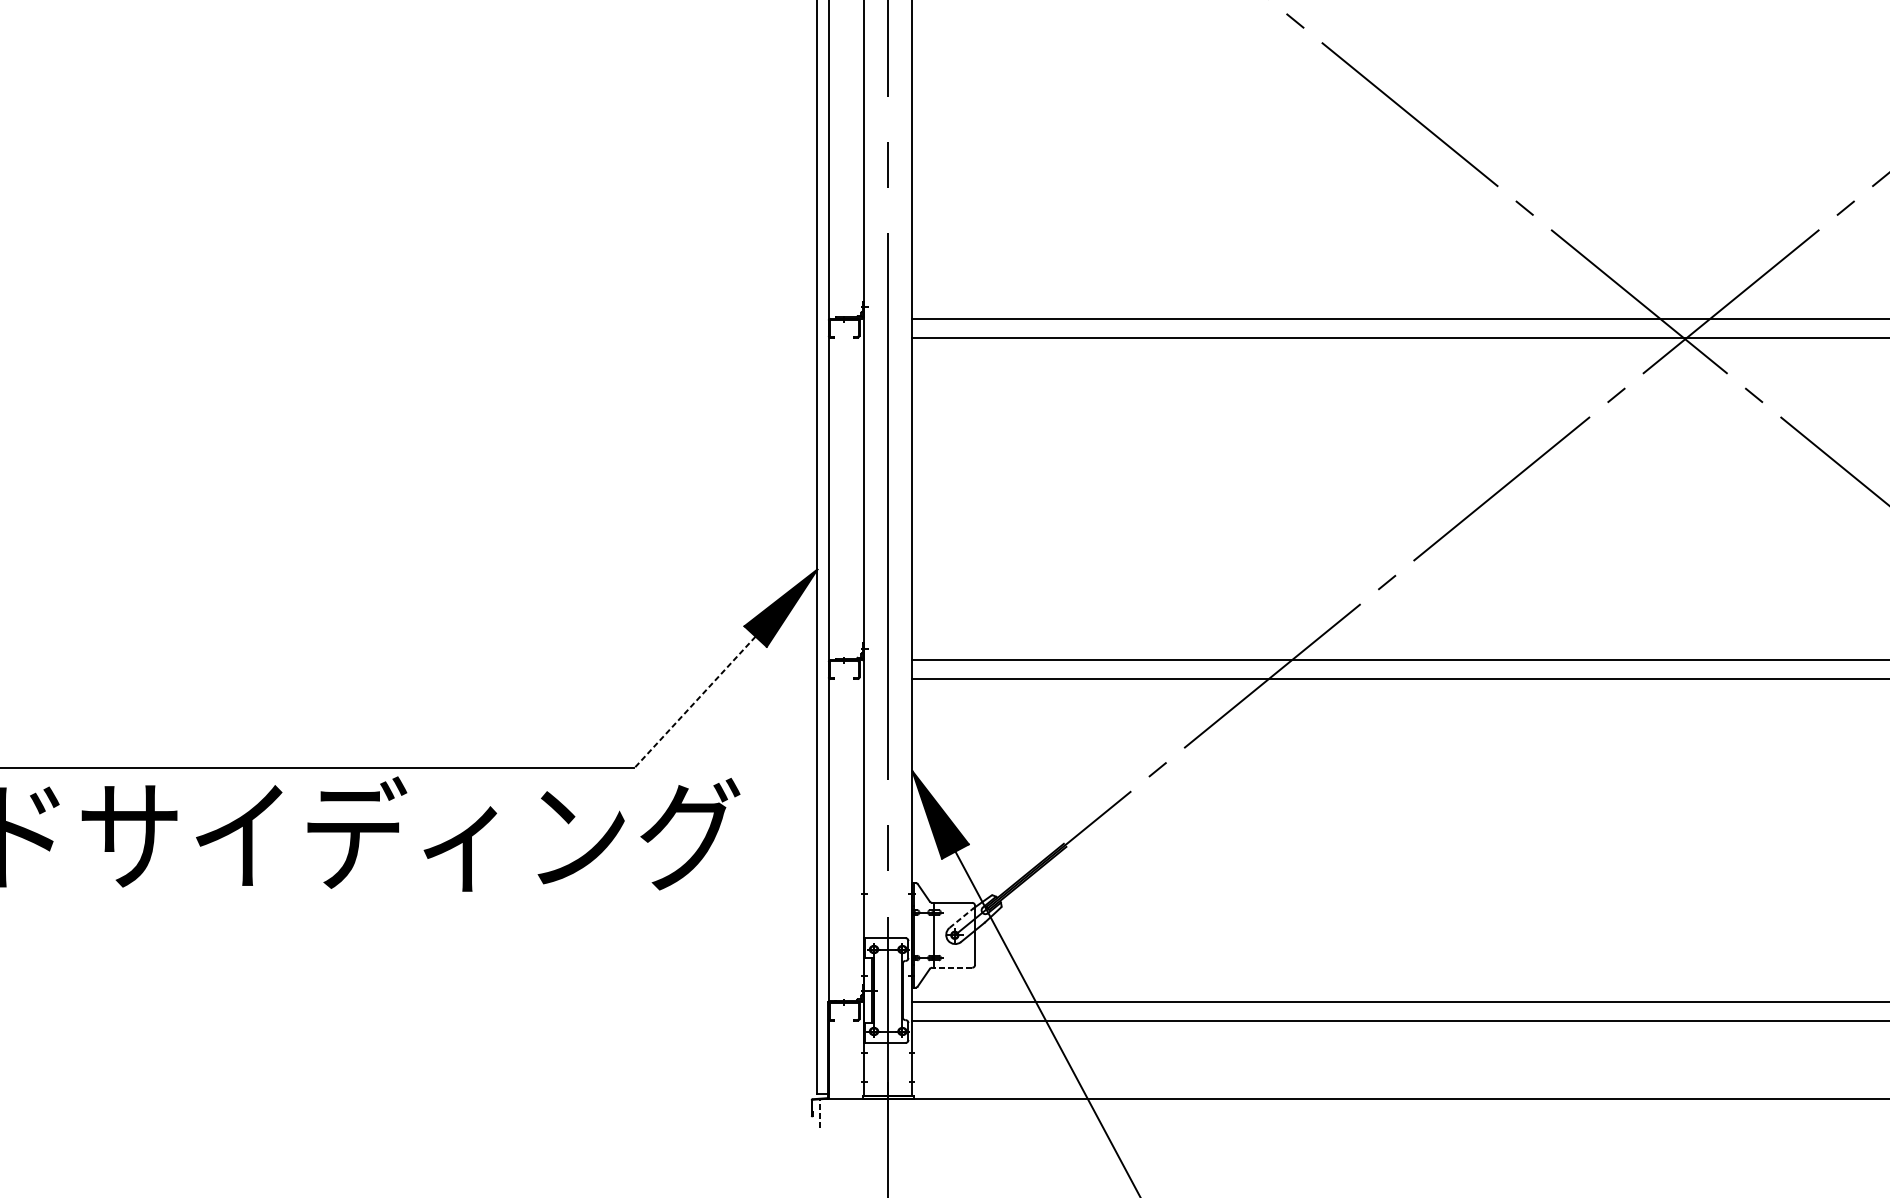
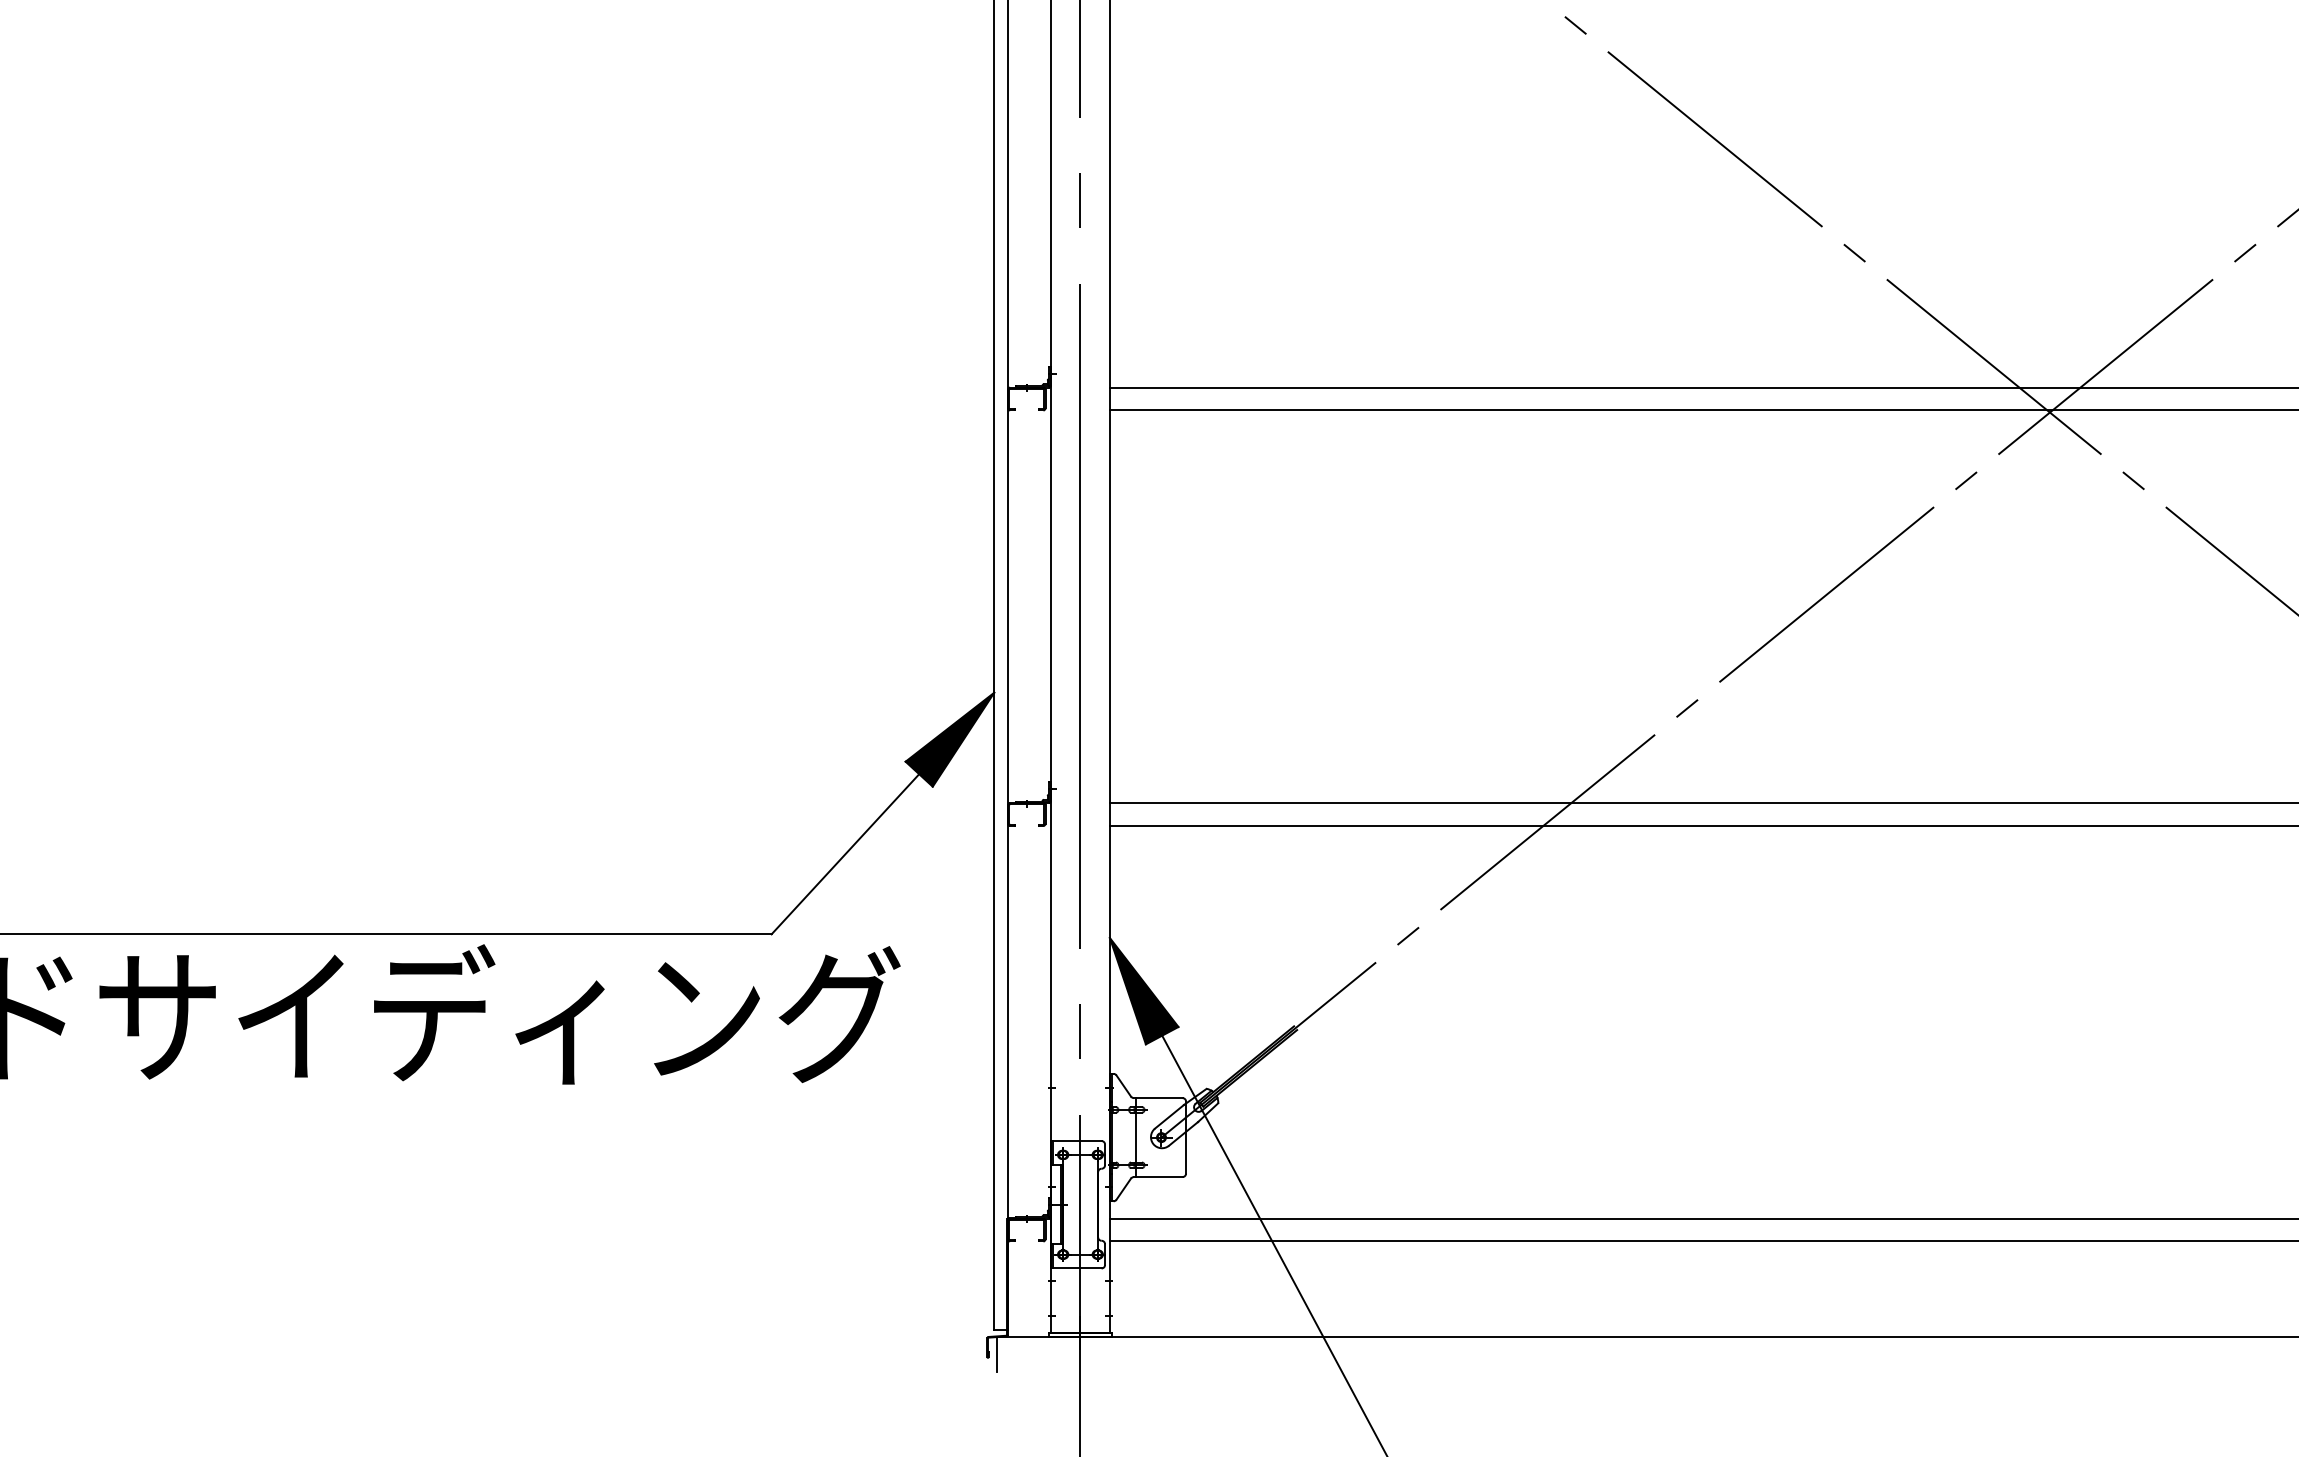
line: (695, 702) -> (845, 854), dashed -> solid
line: (961, 917) -> (1169, 1116), dashed -> solid
line: (951, 968) -> (1157, 1177), dashed -> solid
line: (820, 1112) -> (997, 1353), dashed -> solid

